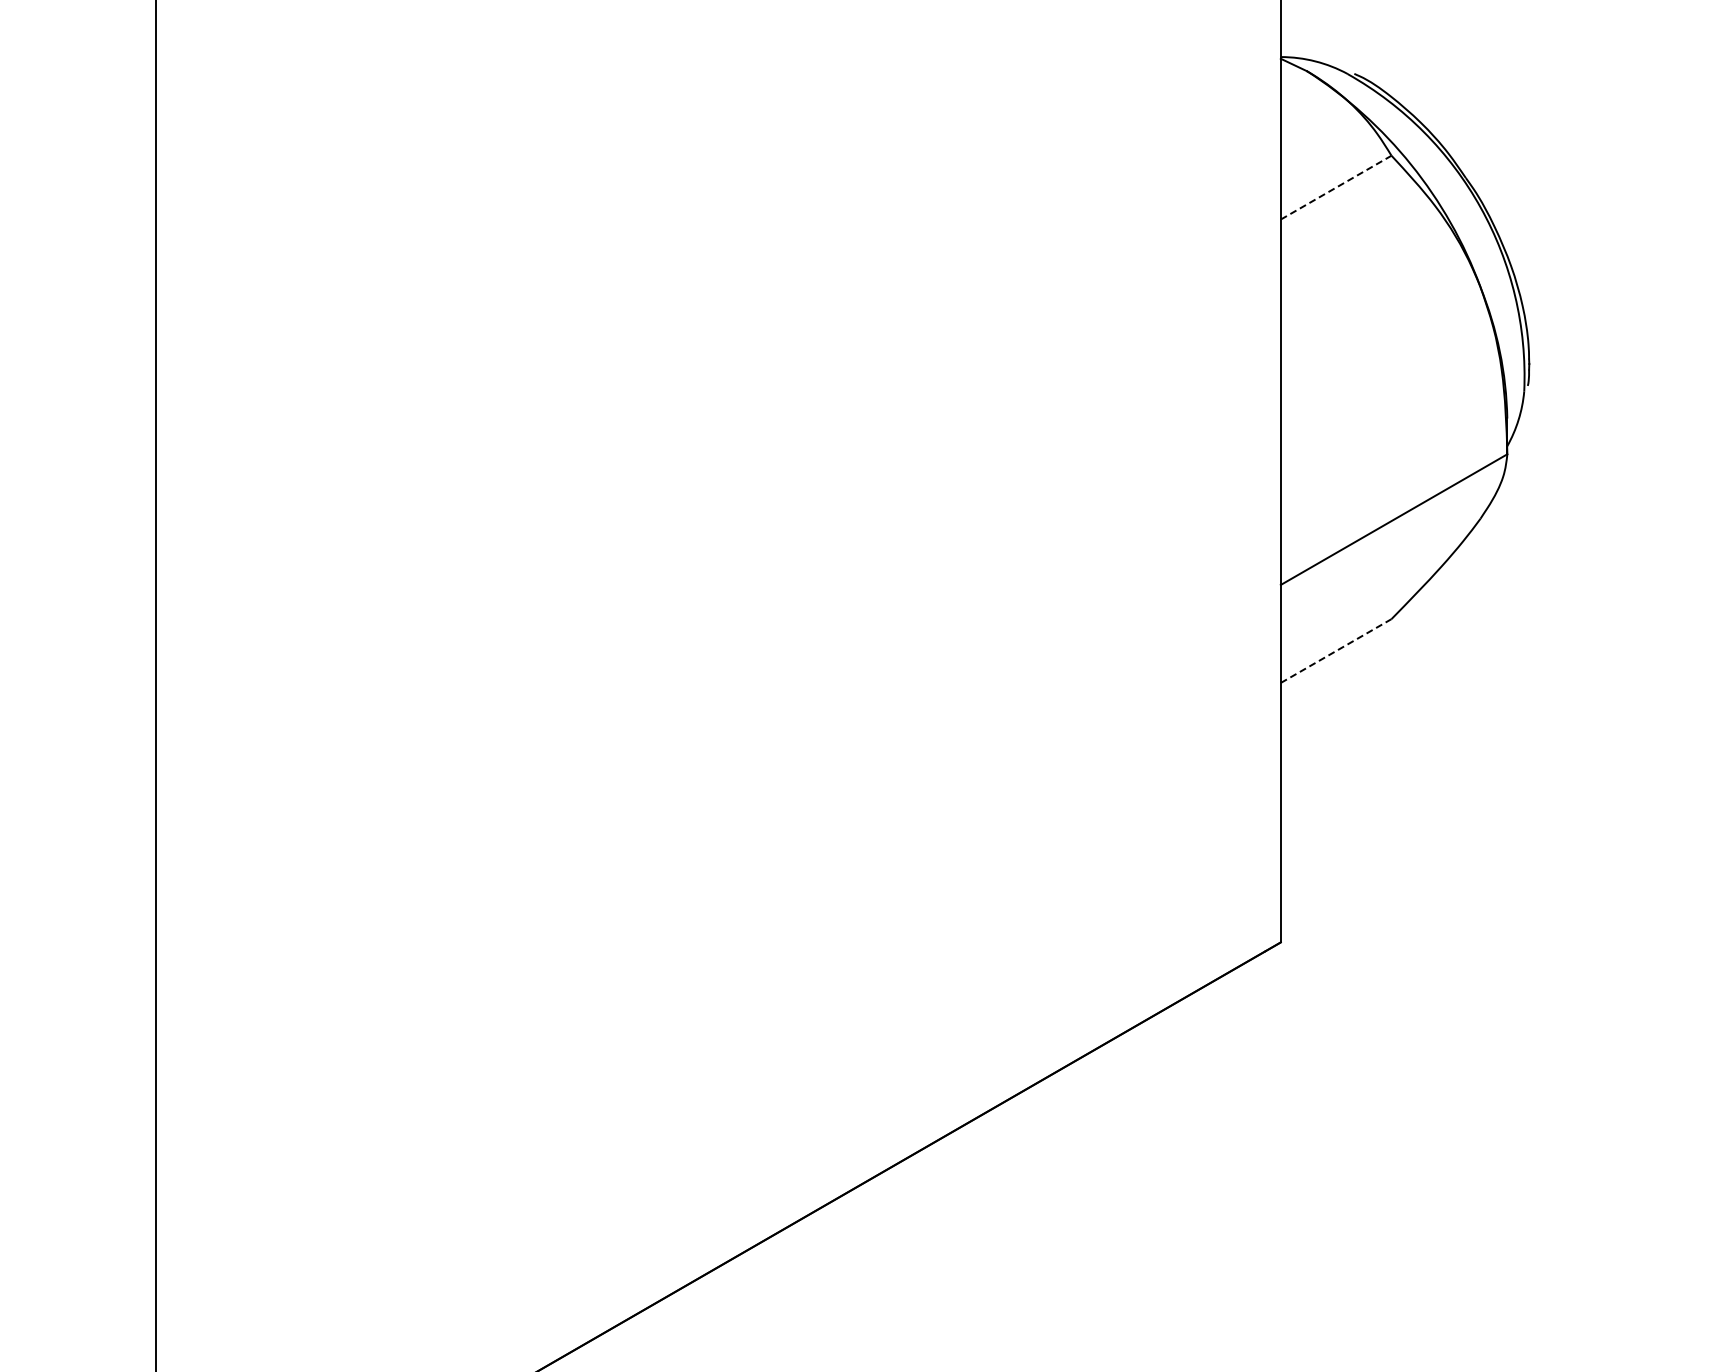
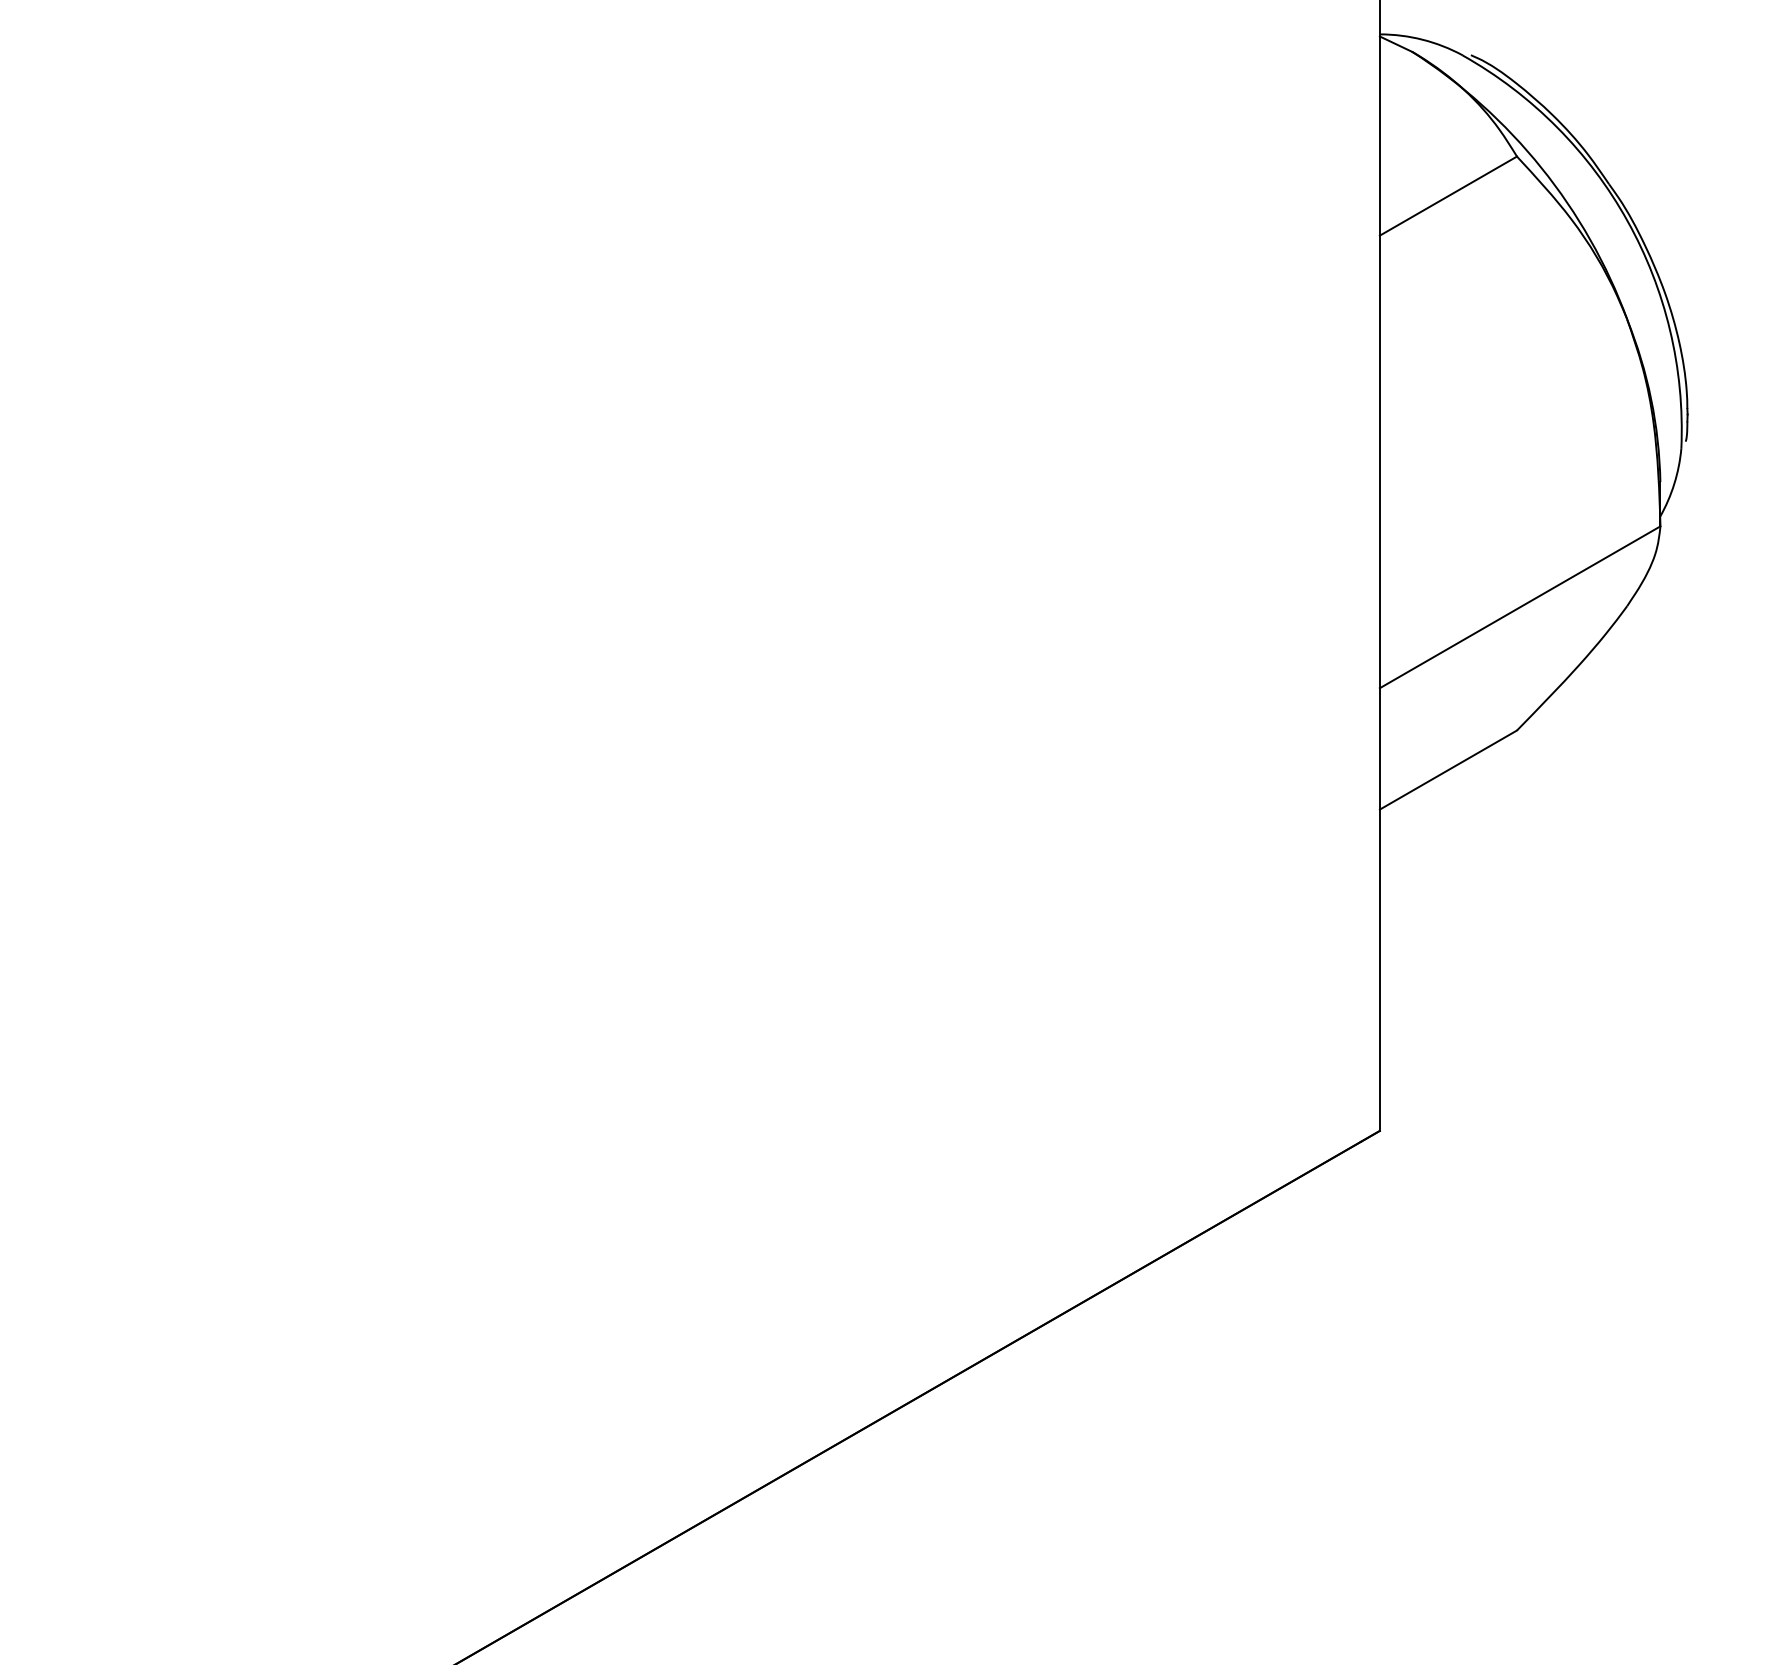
line: (1336, 187) -> (1448, 195), dashed -> solid
line: (1336, 651) -> (1448, 770), dashed -> solid

